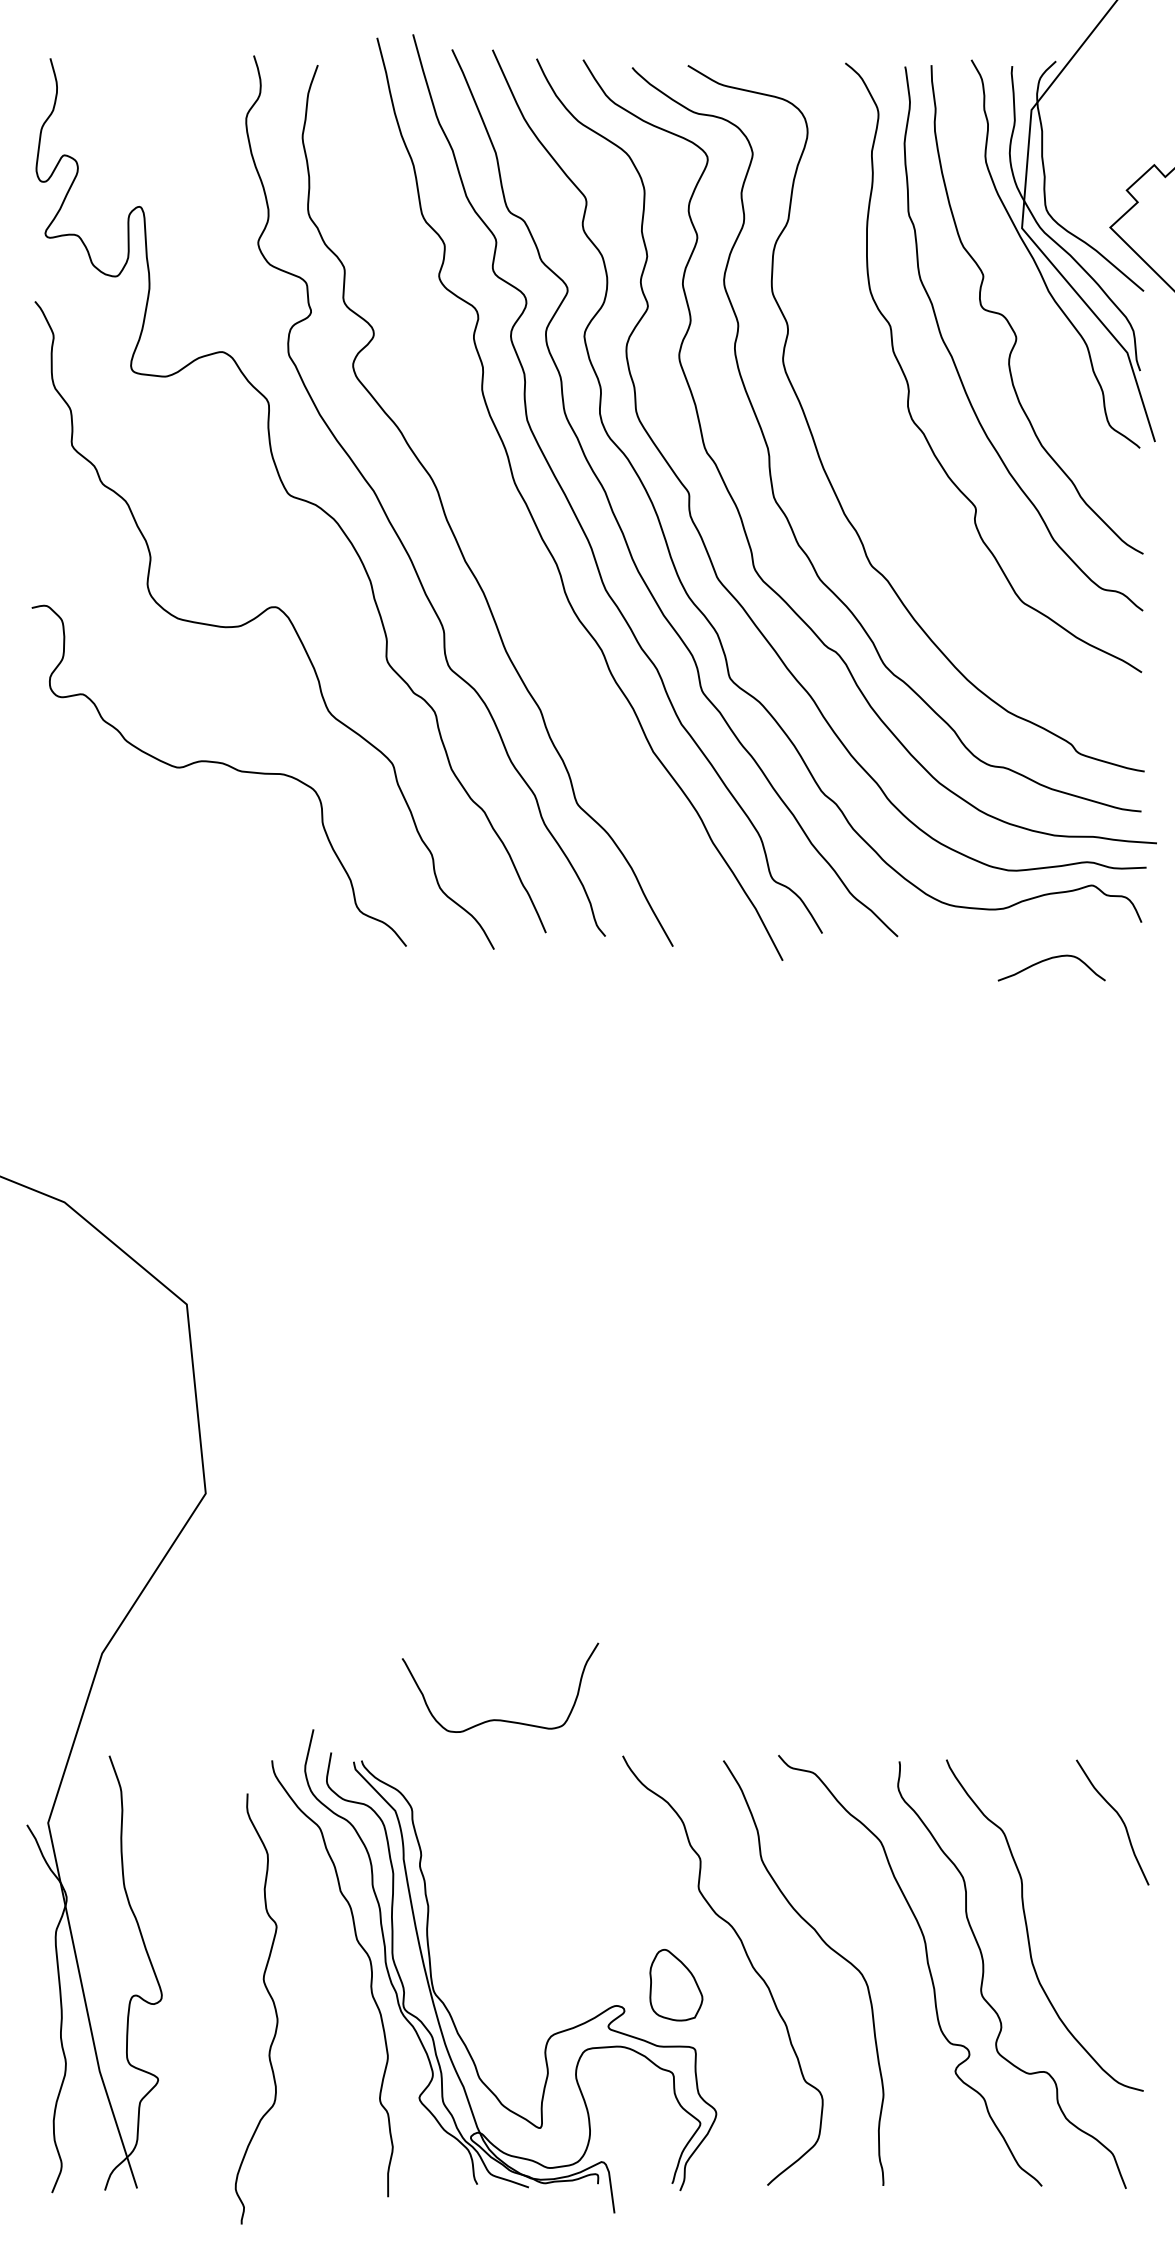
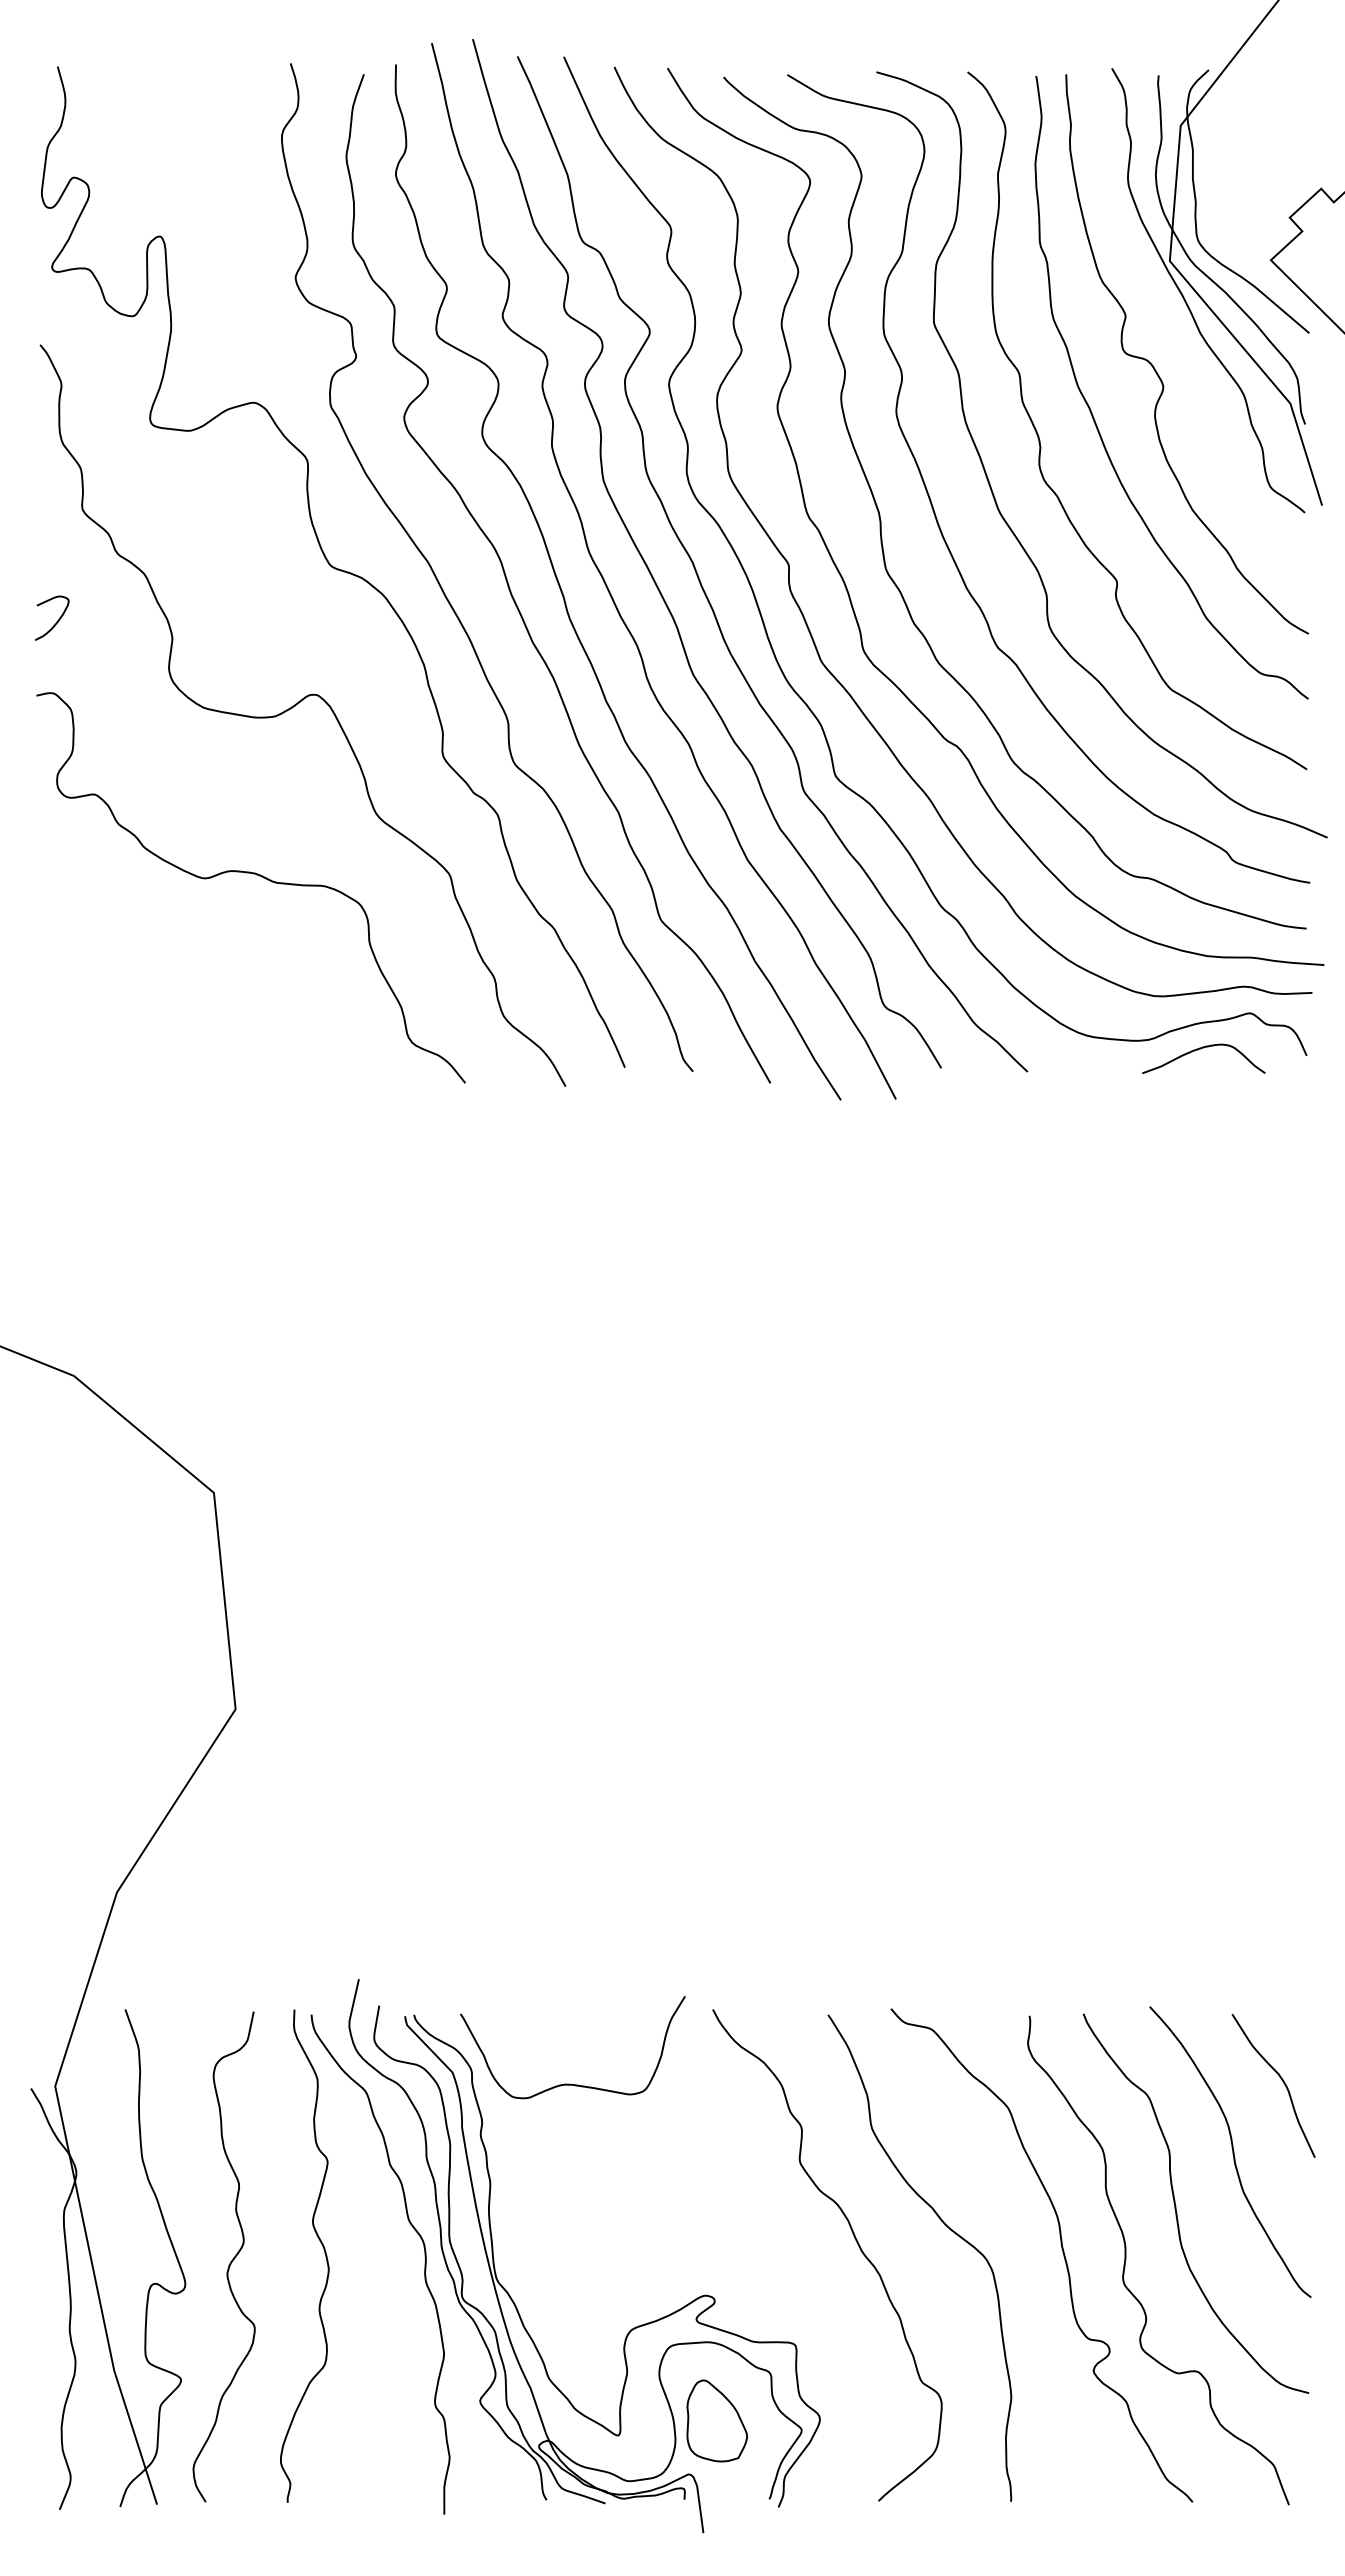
curve: (867, 427) -> (992, 489), added
curve: (493, 520) -> (564, 595), added
curve: (49, 543) -> (56, 621), added
curve: (1048, 959) -> (1200, 1049), moved
curve: (499, 1719) -> (571, 2083), moved
curve: (1076, 1879) -> (1232, 2151), added
curve: (201, 1976) -> (230, 2261), added
part: (675, 1984) -> (716, 2420), moved
curve: (272, 2001) -> (322, 2247), moved

